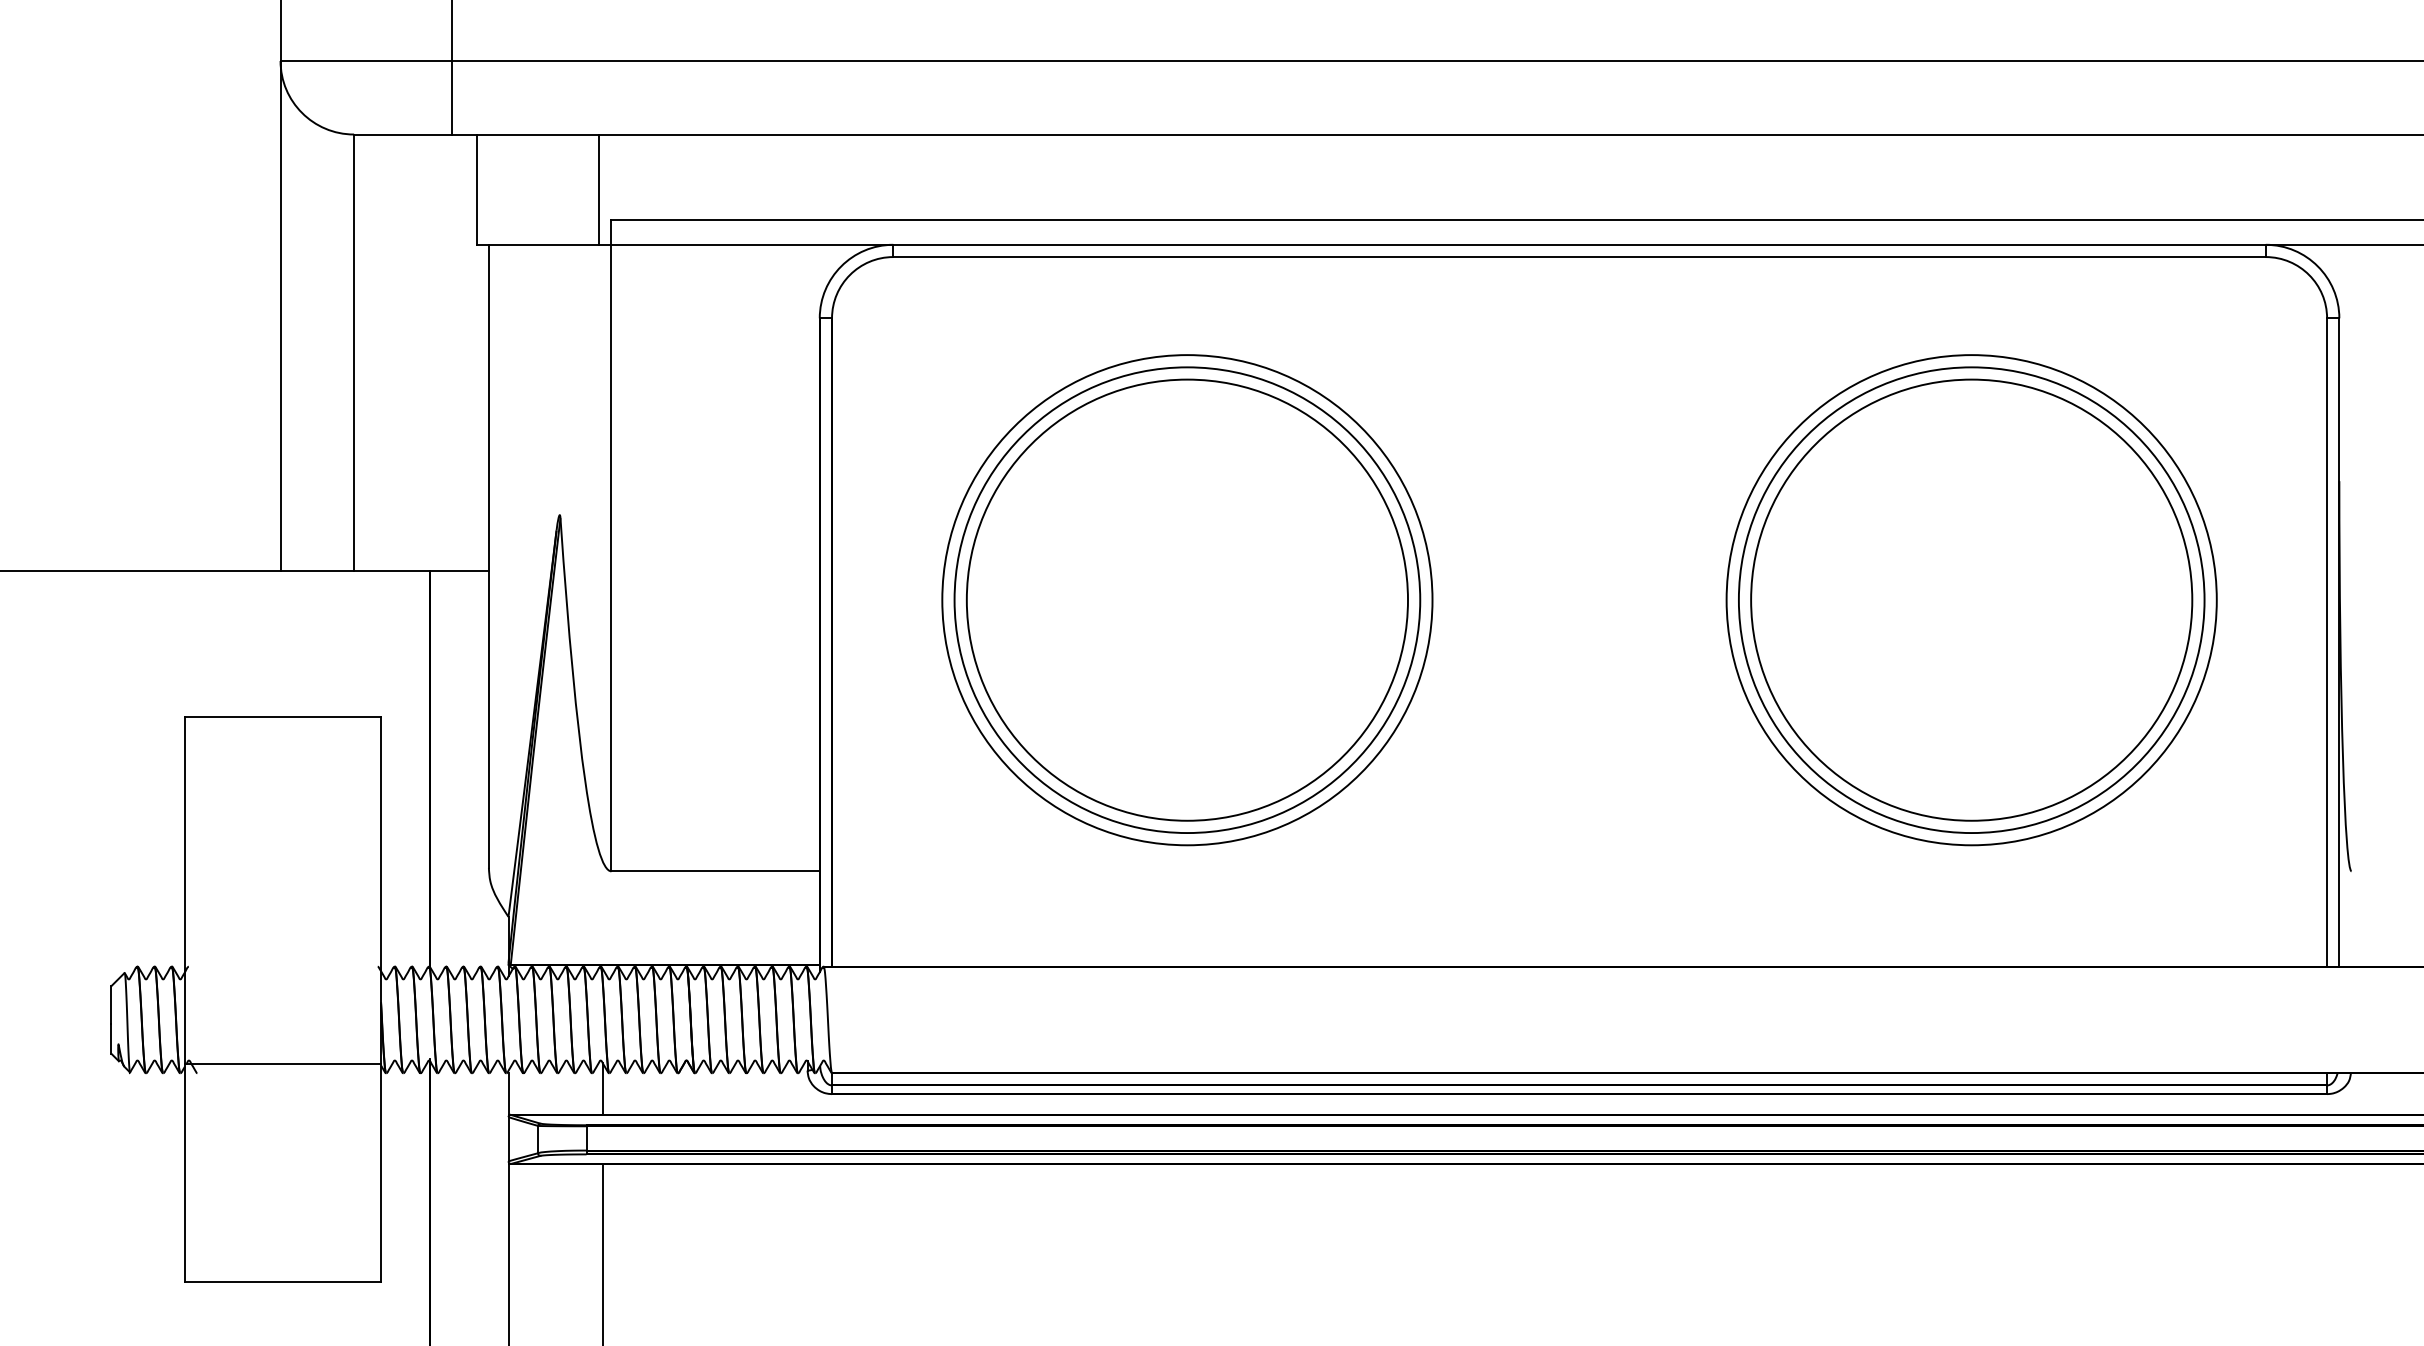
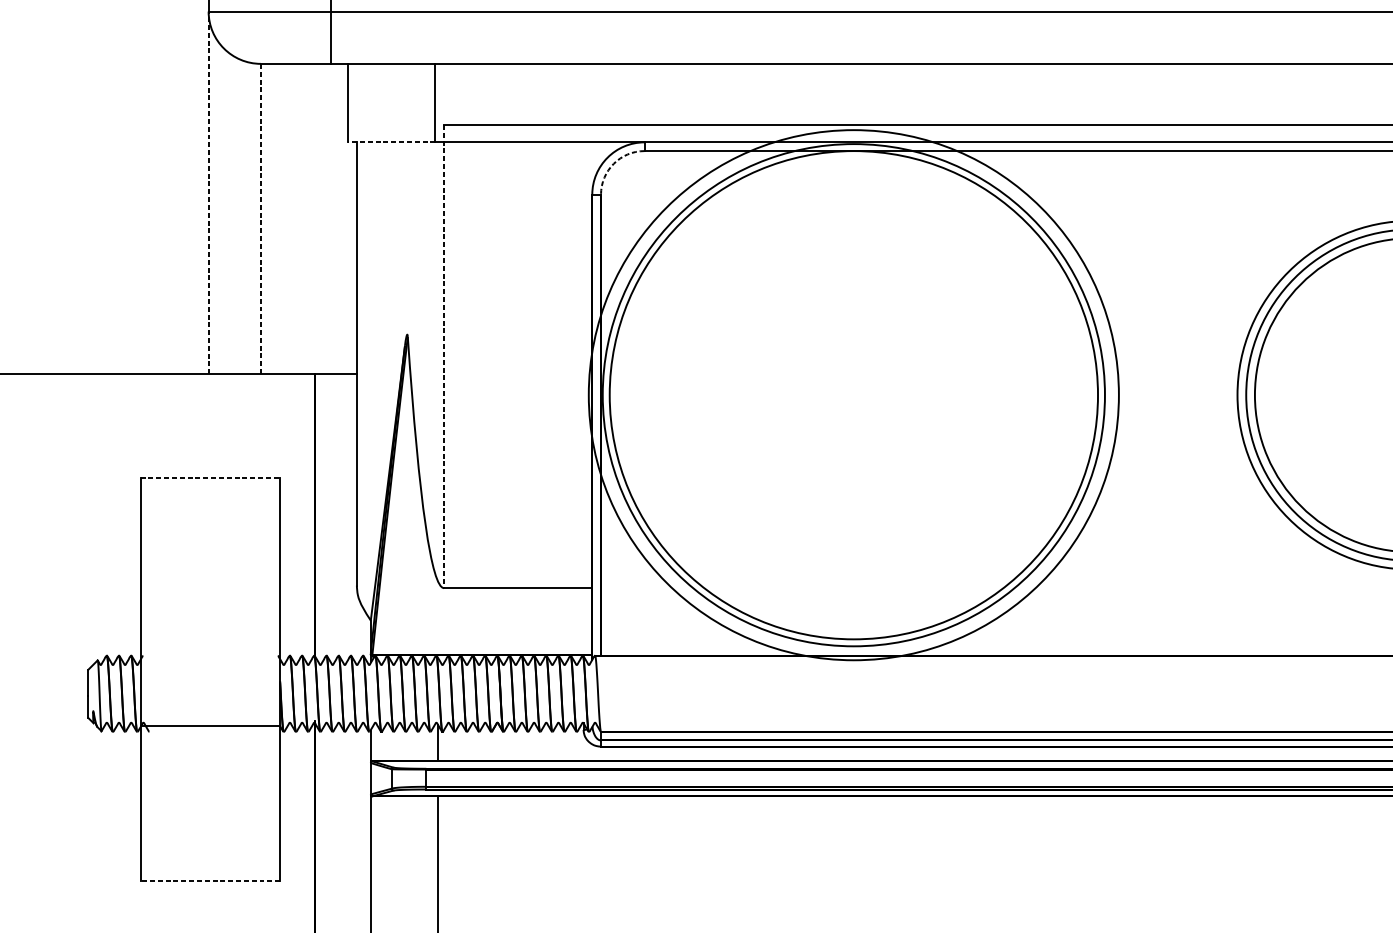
line: (537, 244) -> (391, 142), solid -> dashed
arc: (849, 275) -> (613, 164), solid -> dashed
line: (280, 315) -> (208, 192), solid -> dashed
line: (354, 353) -> (261, 219), solid -> dashed
line: (611, 545) -> (444, 356), solid -> dashed
circle: (1186, 599) -> (853, 394), size x1.6
circle: (1187, 600) -> (853, 395), size x1.4
circle: (1187, 600) -> (853, 395), size x1.6
line: (283, 716) -> (210, 477), solid -> dashed
line: (282, 1282) -> (210, 880), solid -> dashed

